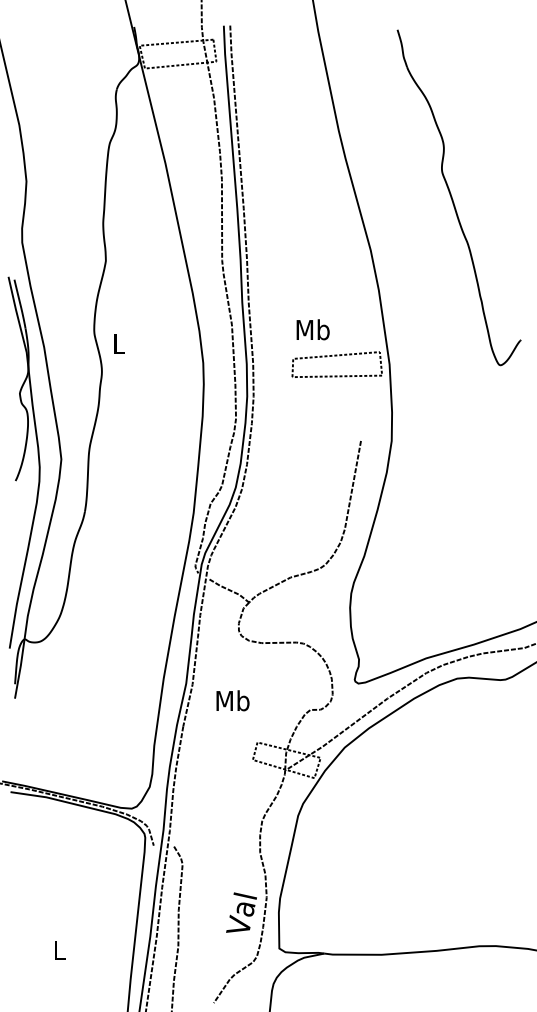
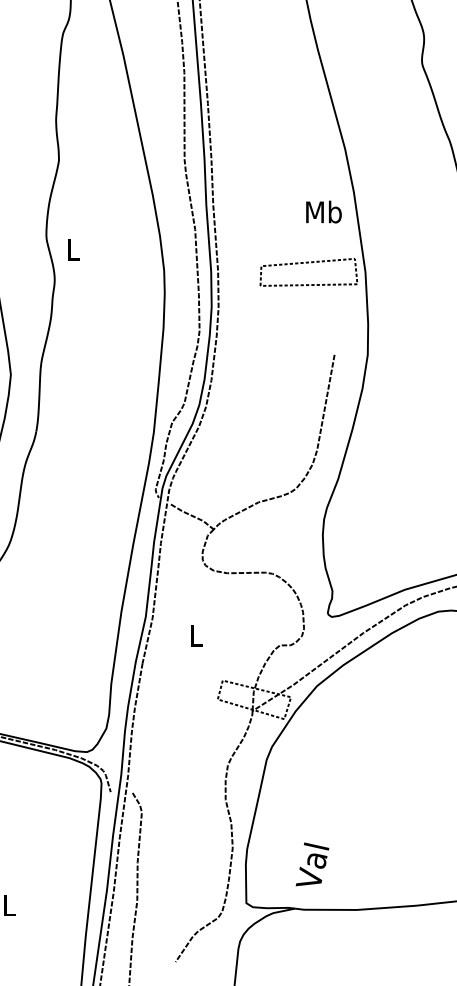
text: (312, 329) -> (323, 211), moved
text: (232, 700) -> (195, 635), Mb -> L
text: (241, 912) -> (312, 864), moved

